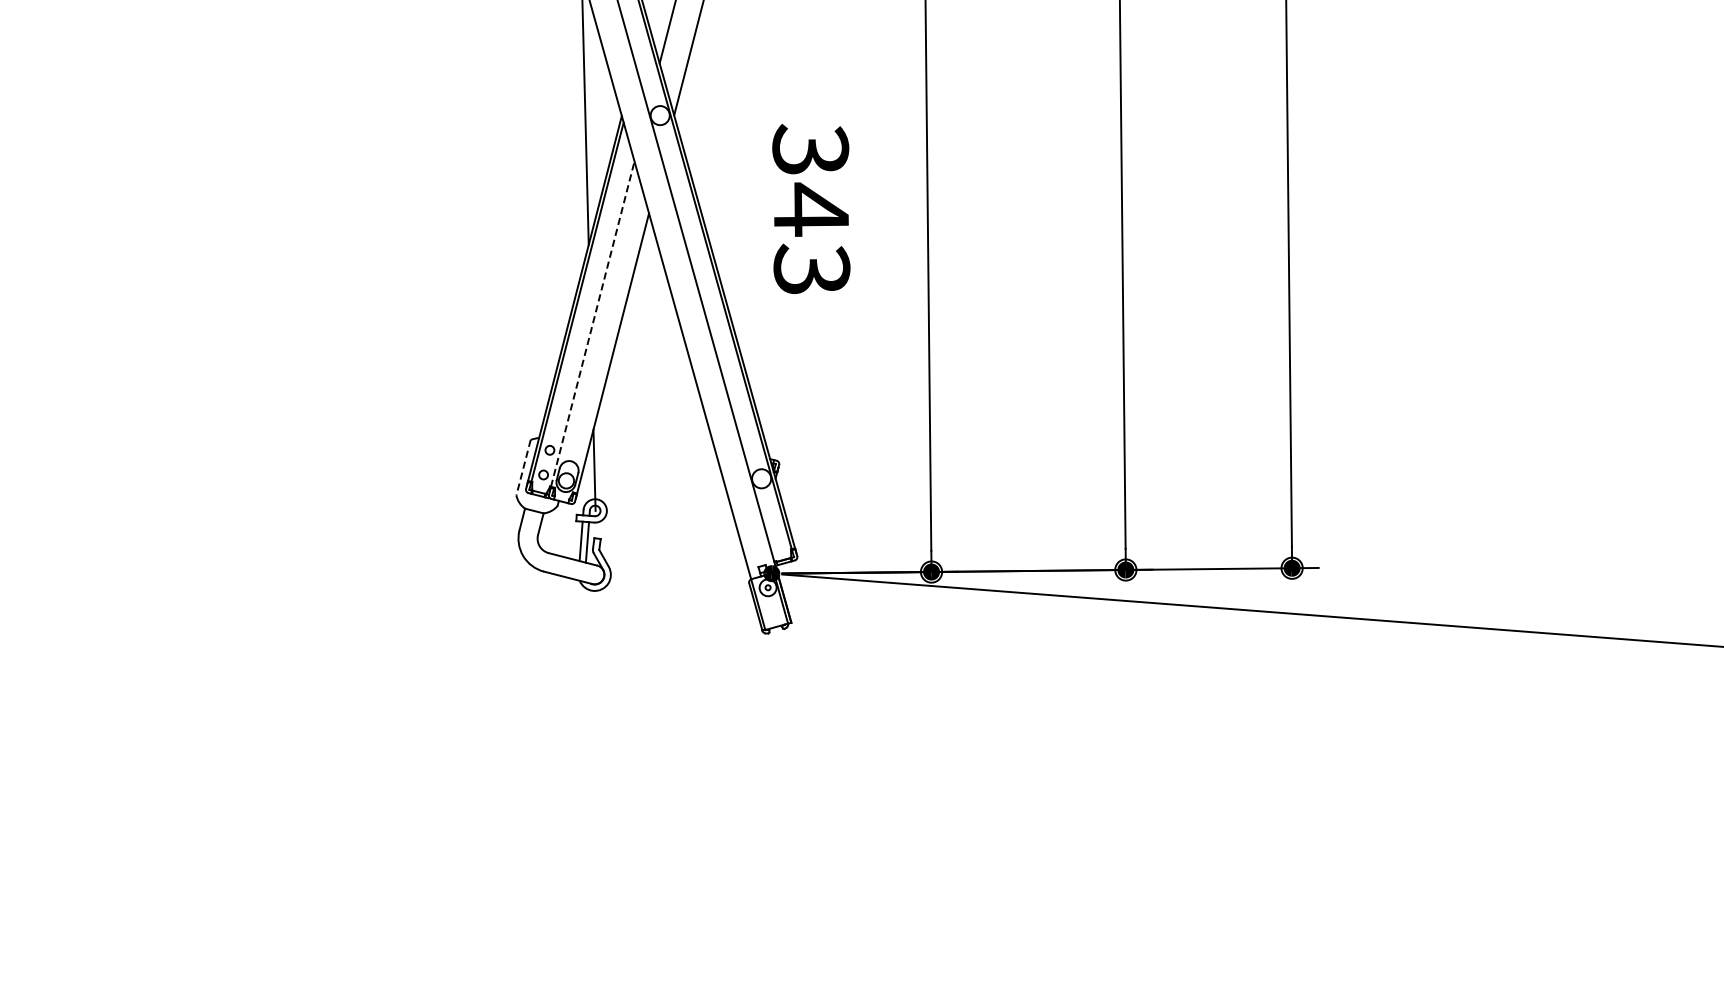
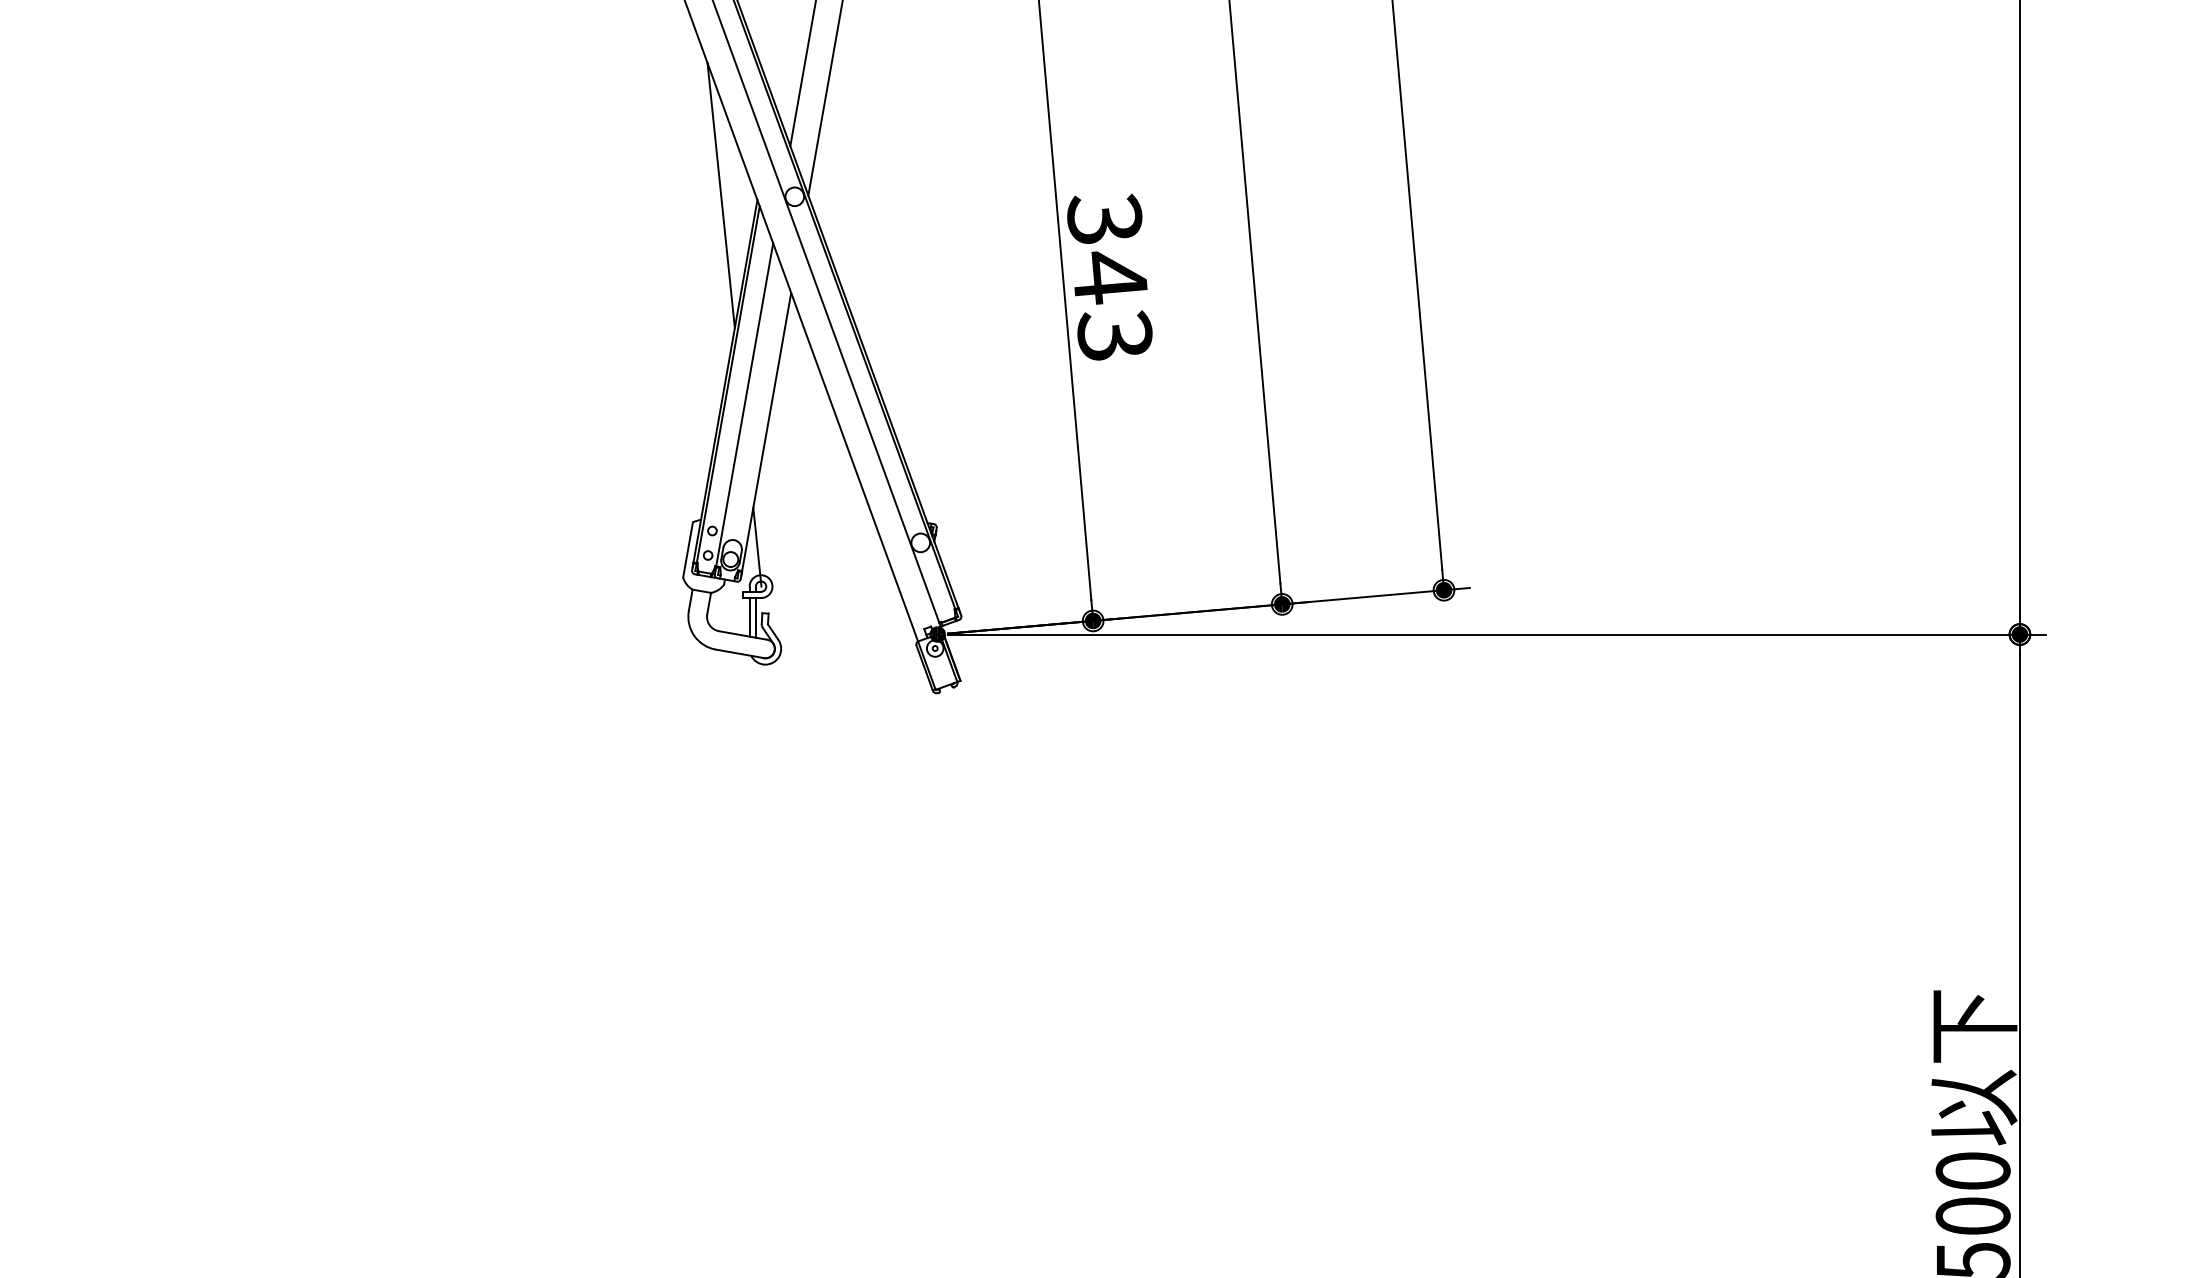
text: (810, 209) -> (1109, 276), moved
line: (592, 323) -> (744, 404), dashed -> solid
line: (522, 468) -> (687, 550), dashed -> solid

